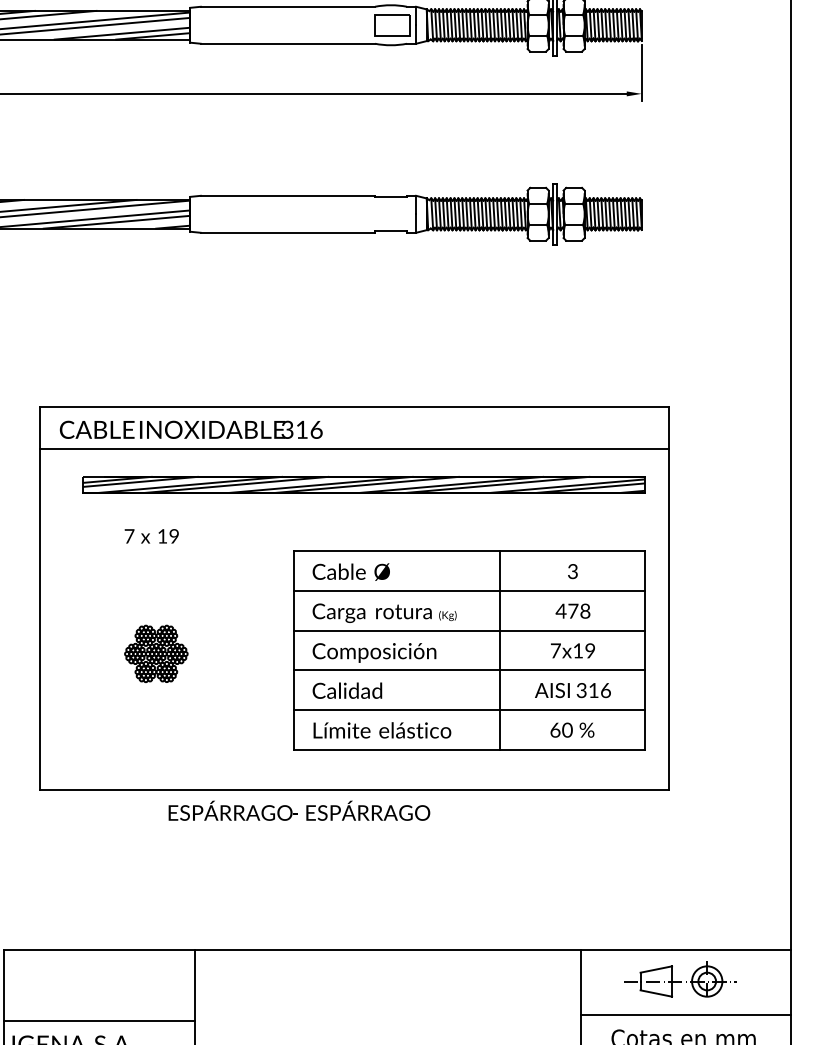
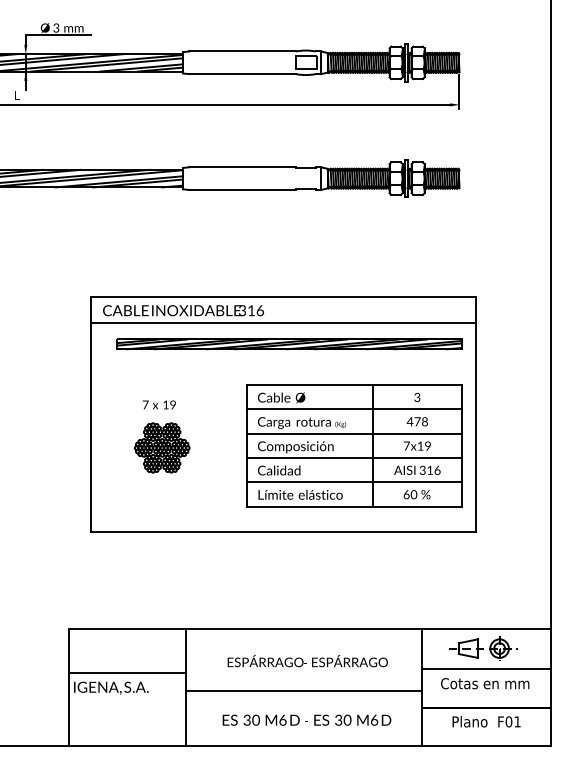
text: (152, 535) -> (159, 404), moved
part: (155, 653) -> (161, 447), size x1.43
text: (298, 811) -> (307, 661), moved

